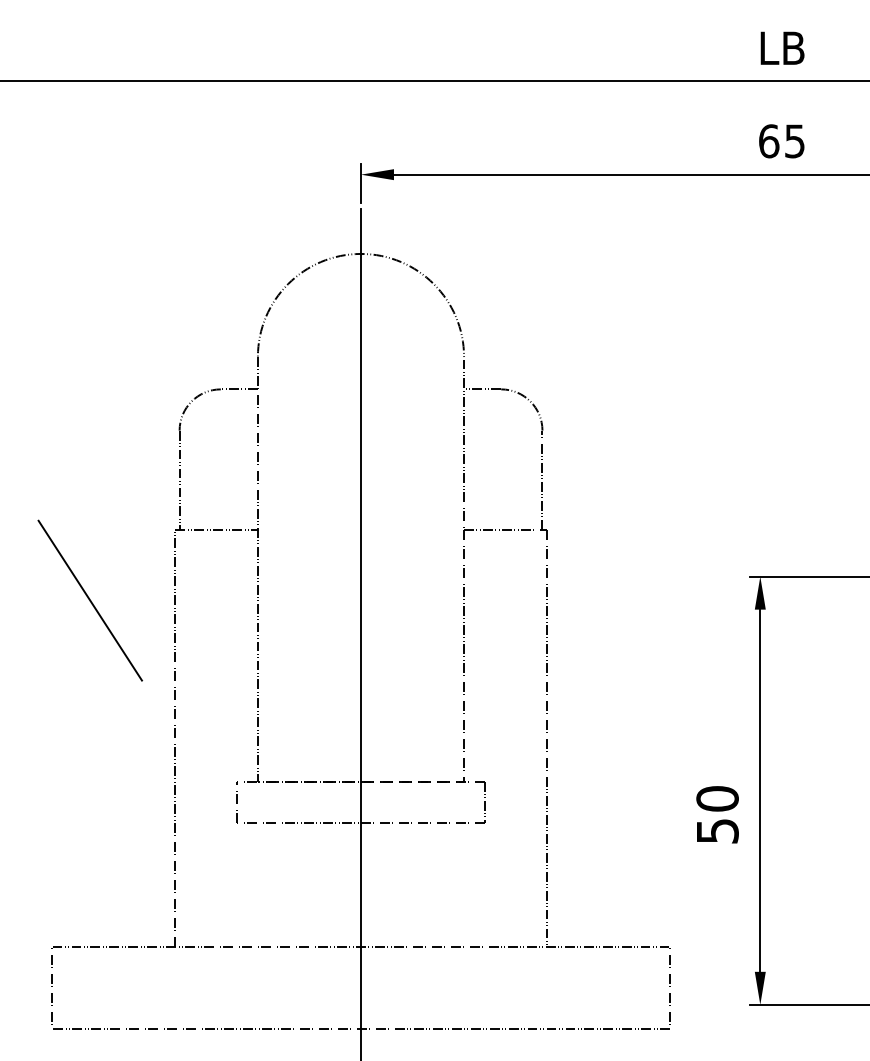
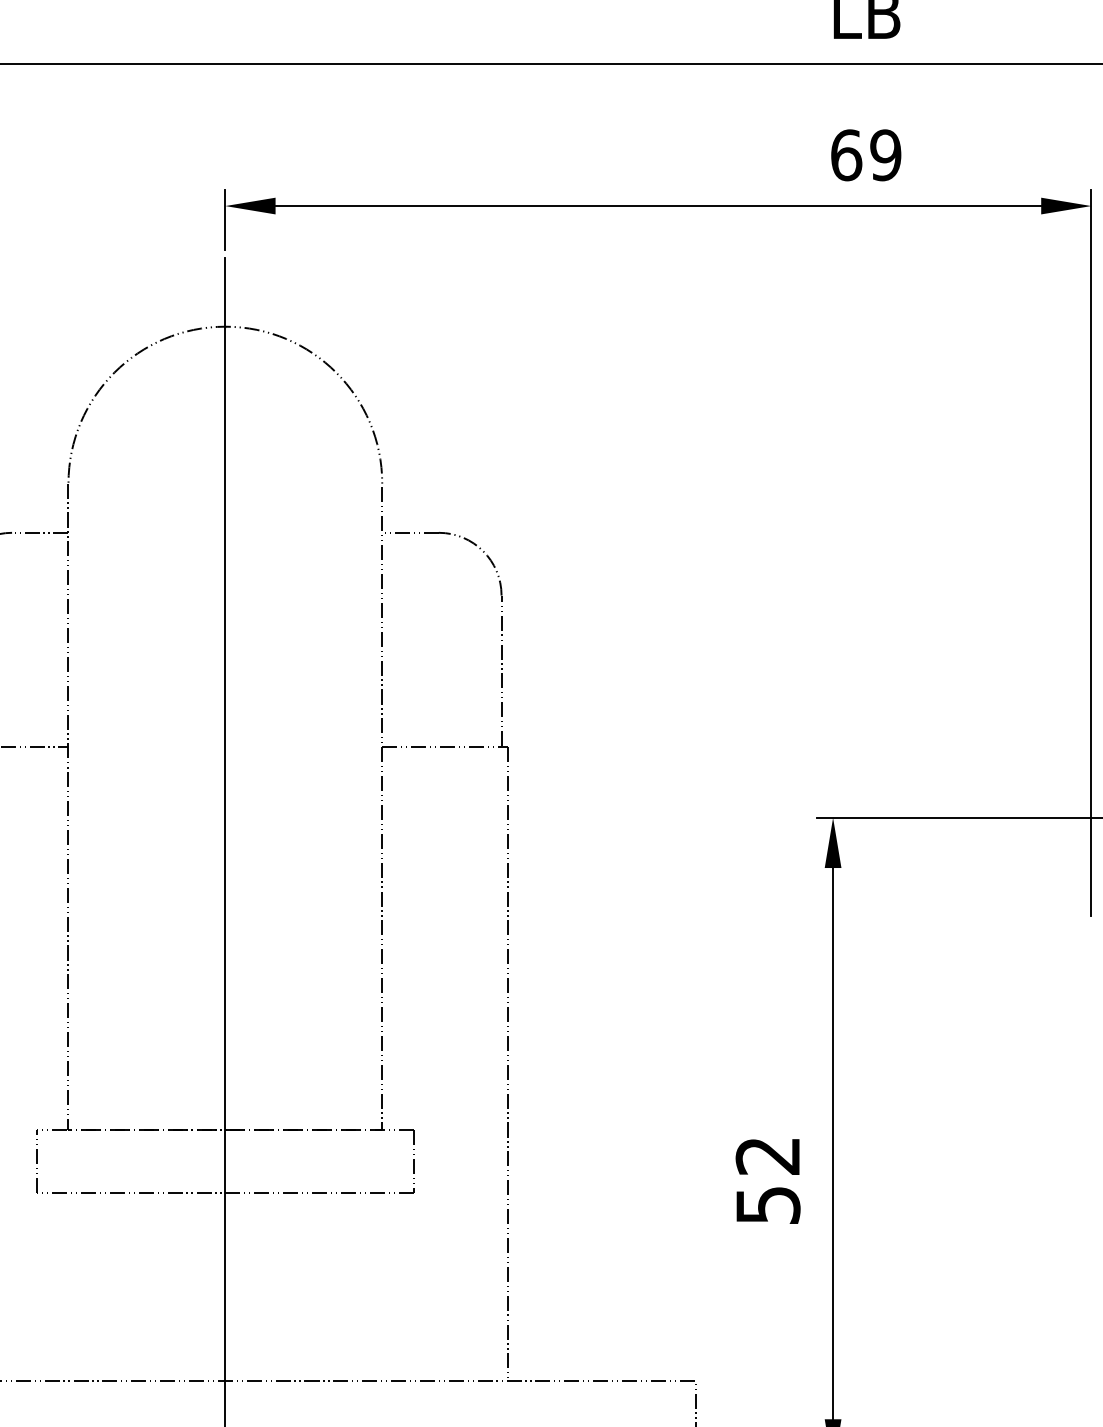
text: (794, 141) -> (885, 155), 65 -> 69
text: (717, 798) -> (767, 1155), 50 -> 52

